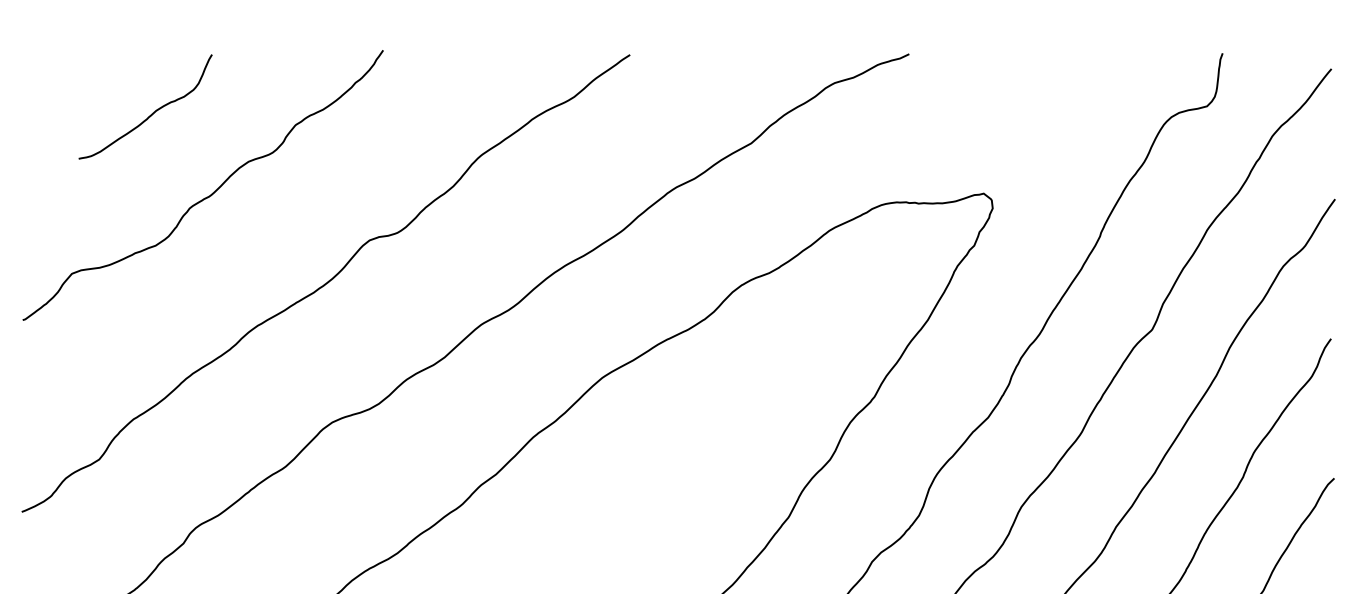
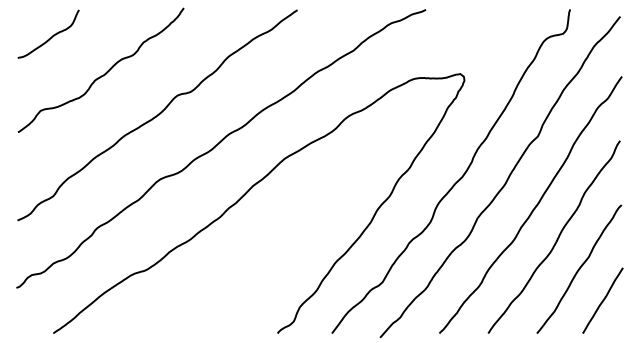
curve: (152, 112) -> (51, 36), moved

